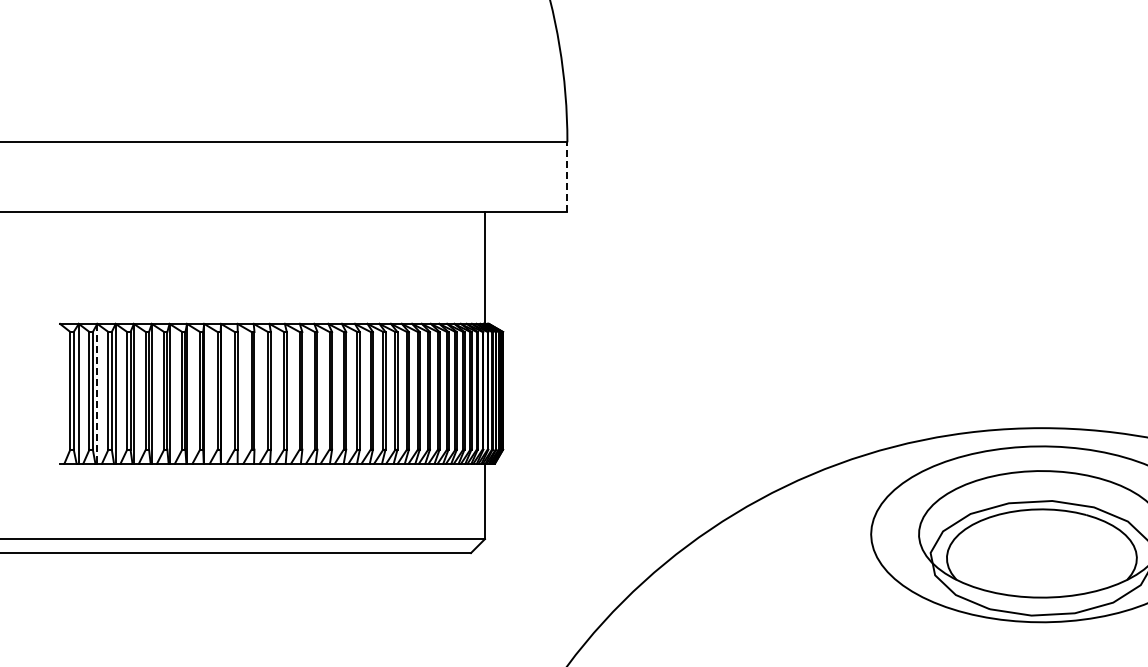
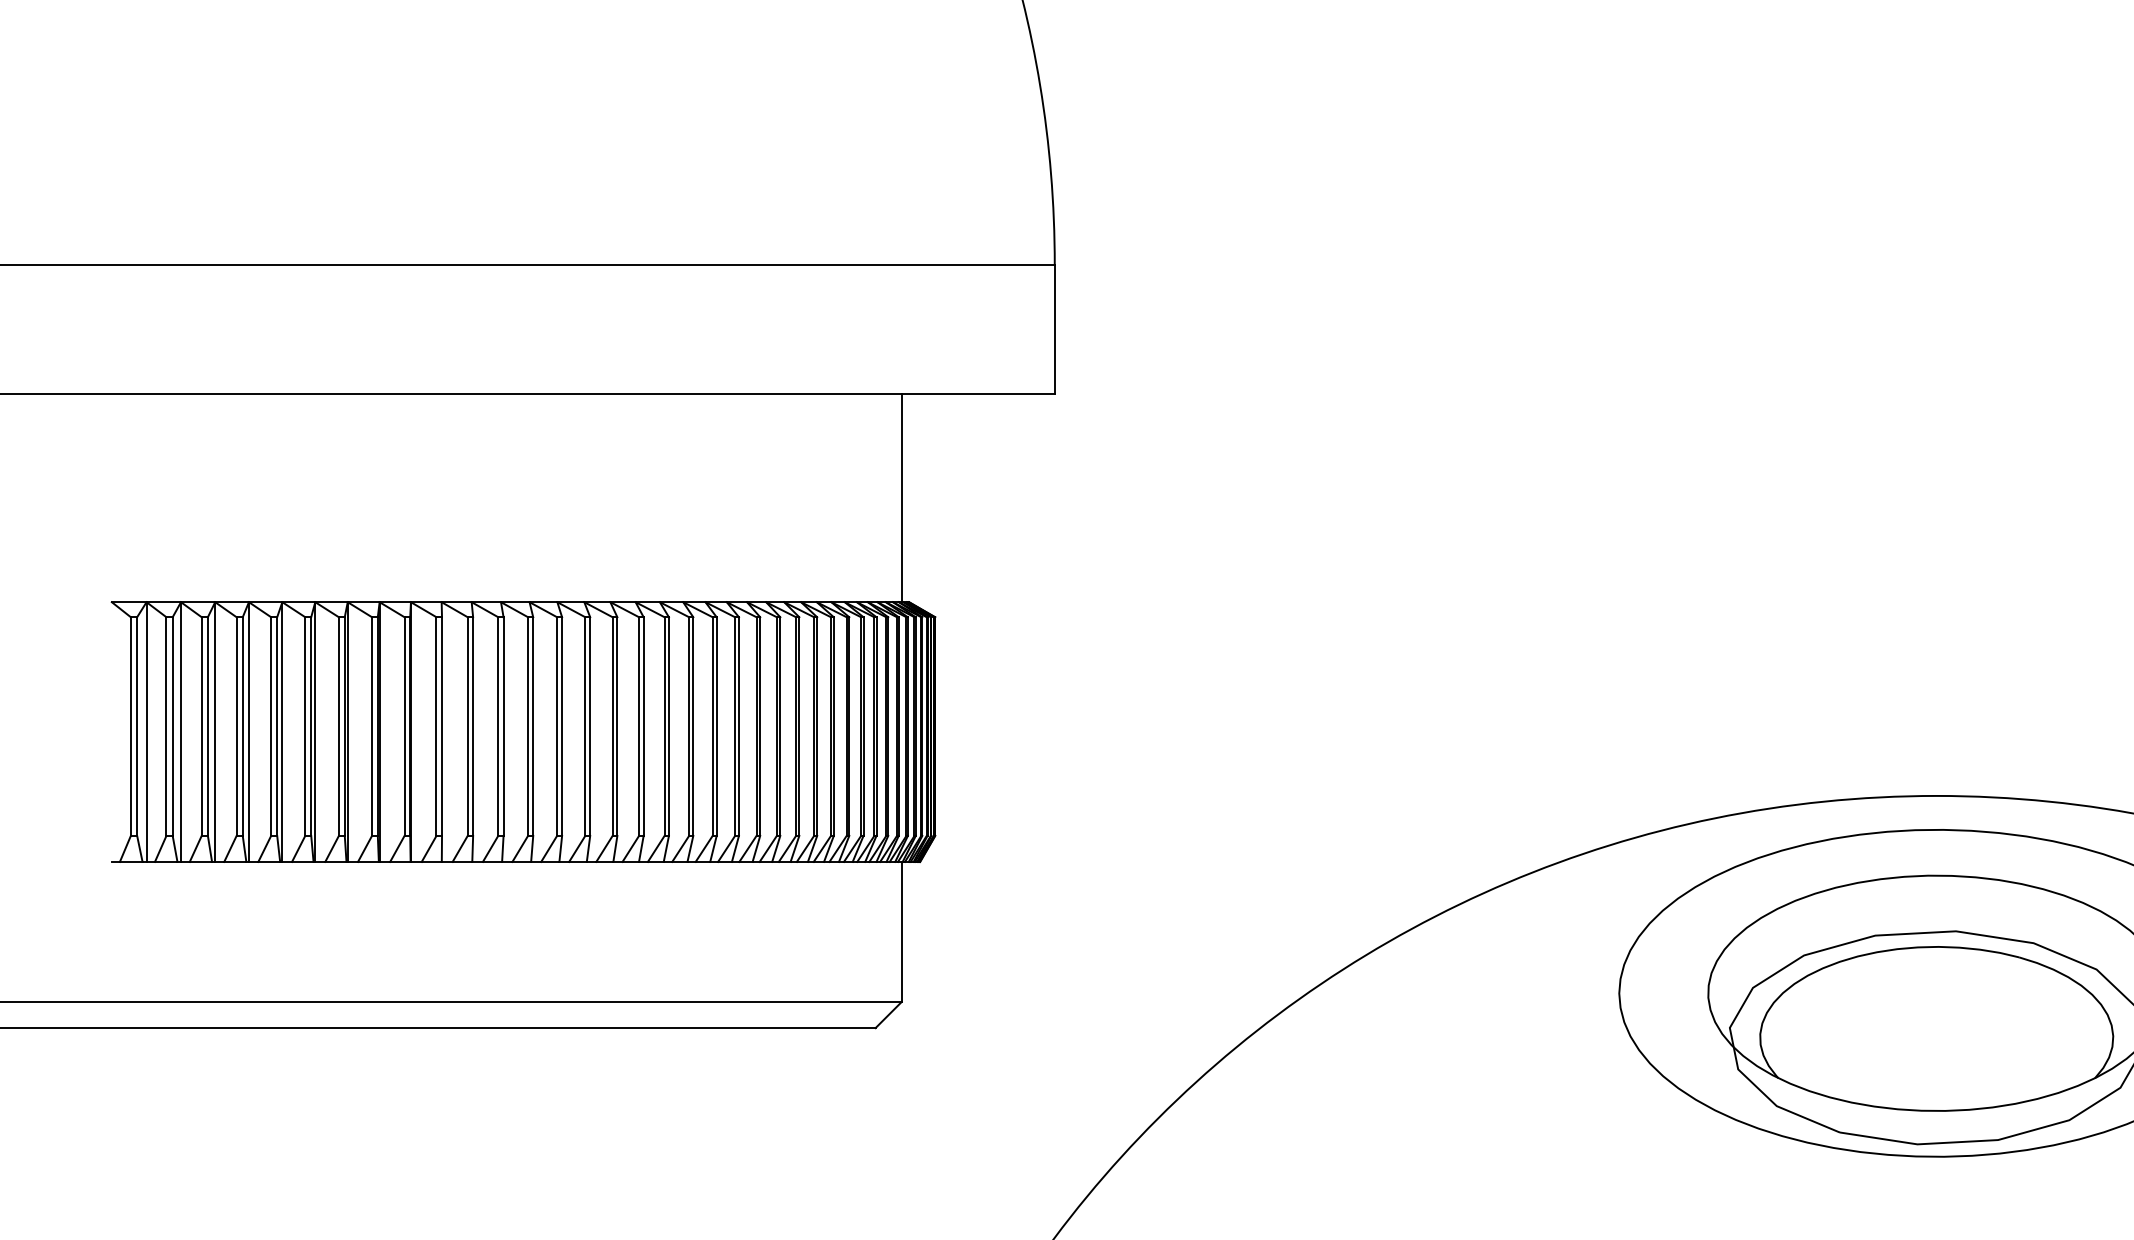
line: (567, 177) -> (1054, 330), dashed -> solid
line: (97, 393) -> (181, 731), dashed -> solid

